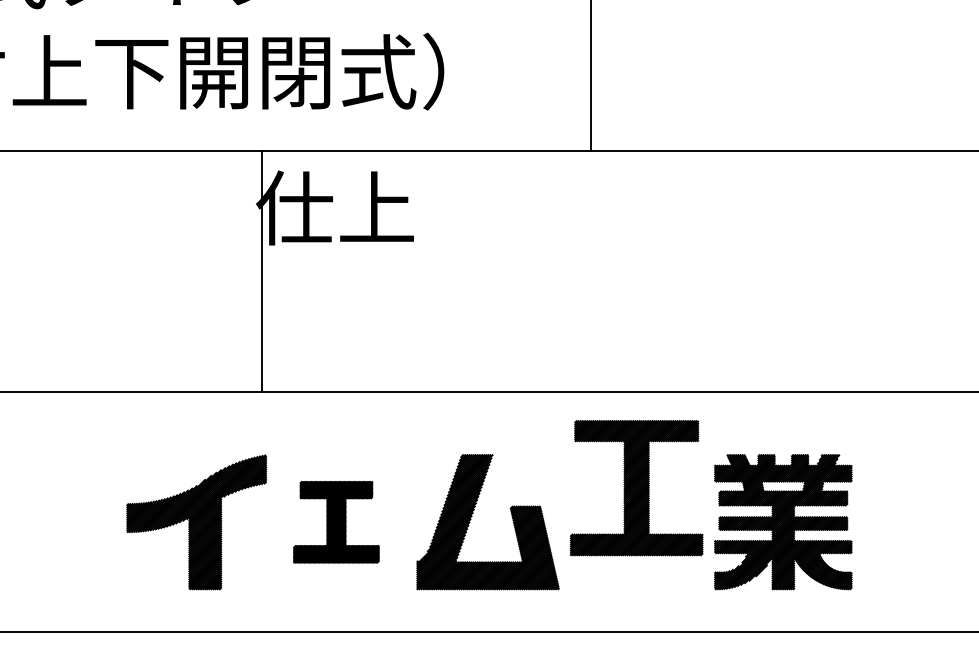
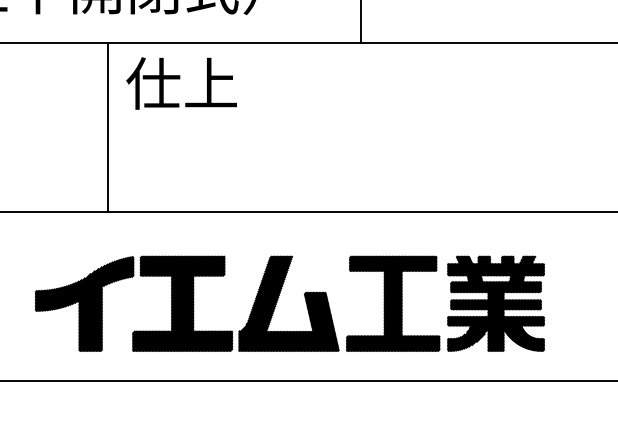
line: (262, 270) -> (108, 127), moved
part: (636, 488) -> (393, 304), moved
part: (336, 522) -> (182, 304), size x1.67

